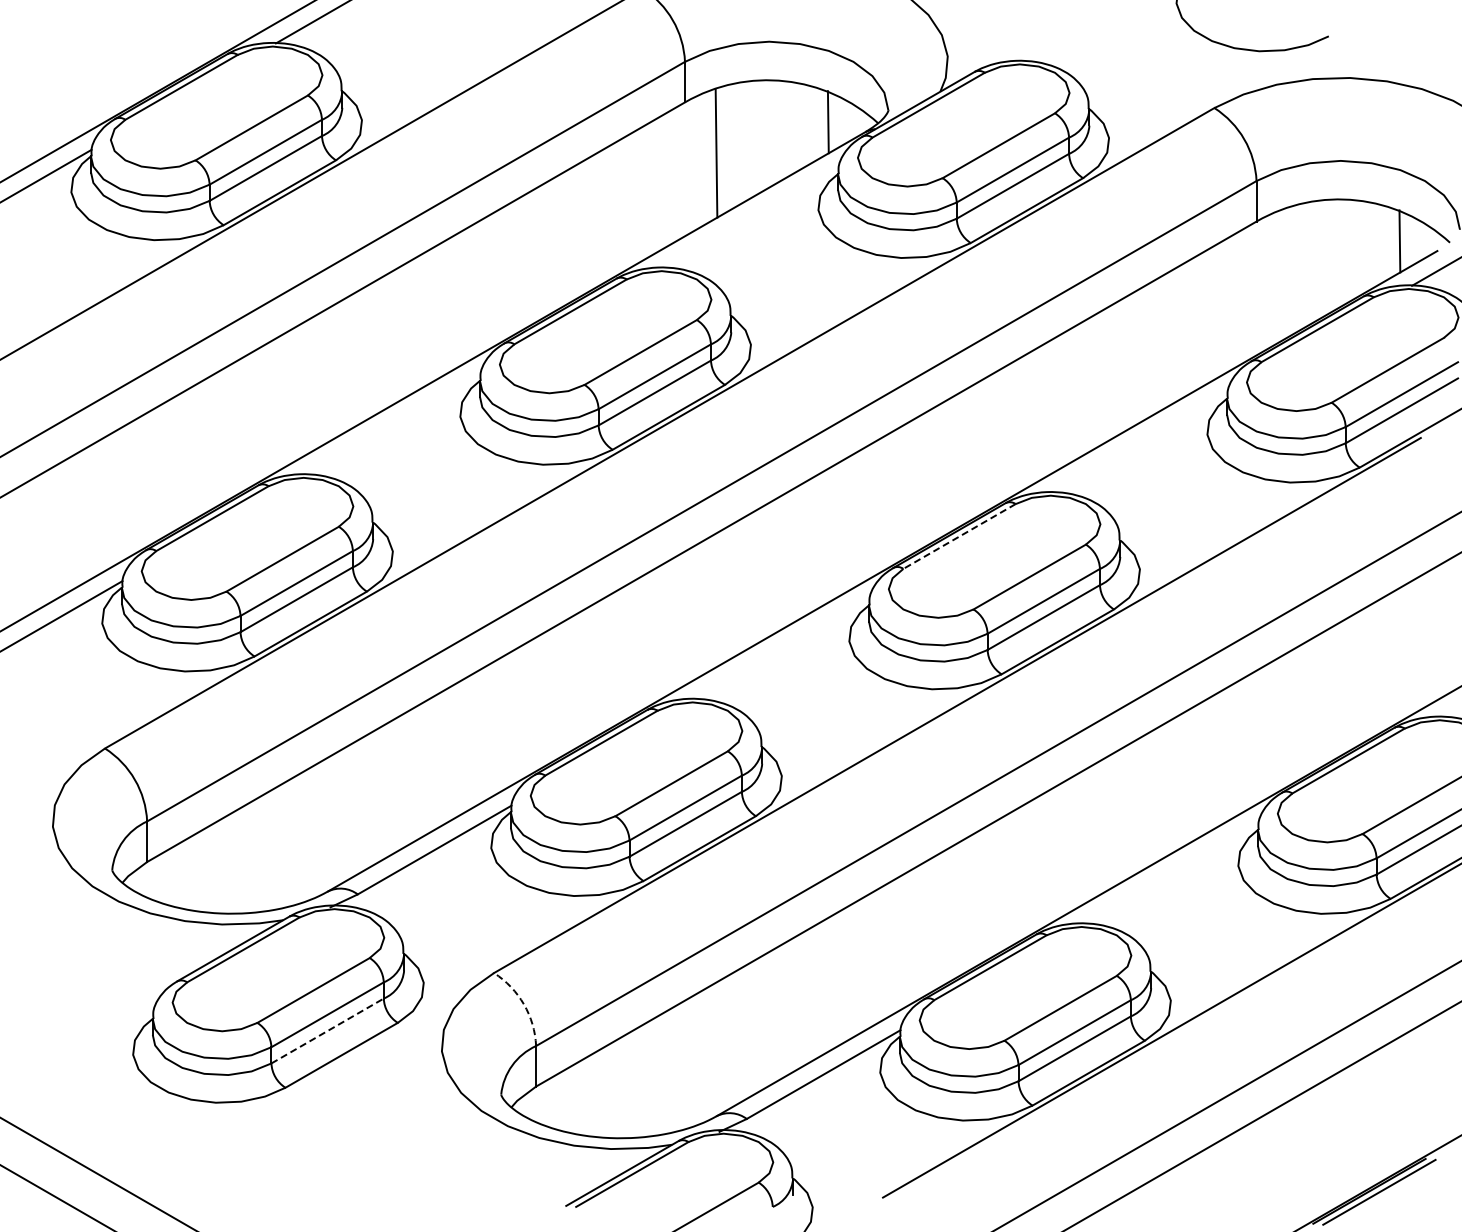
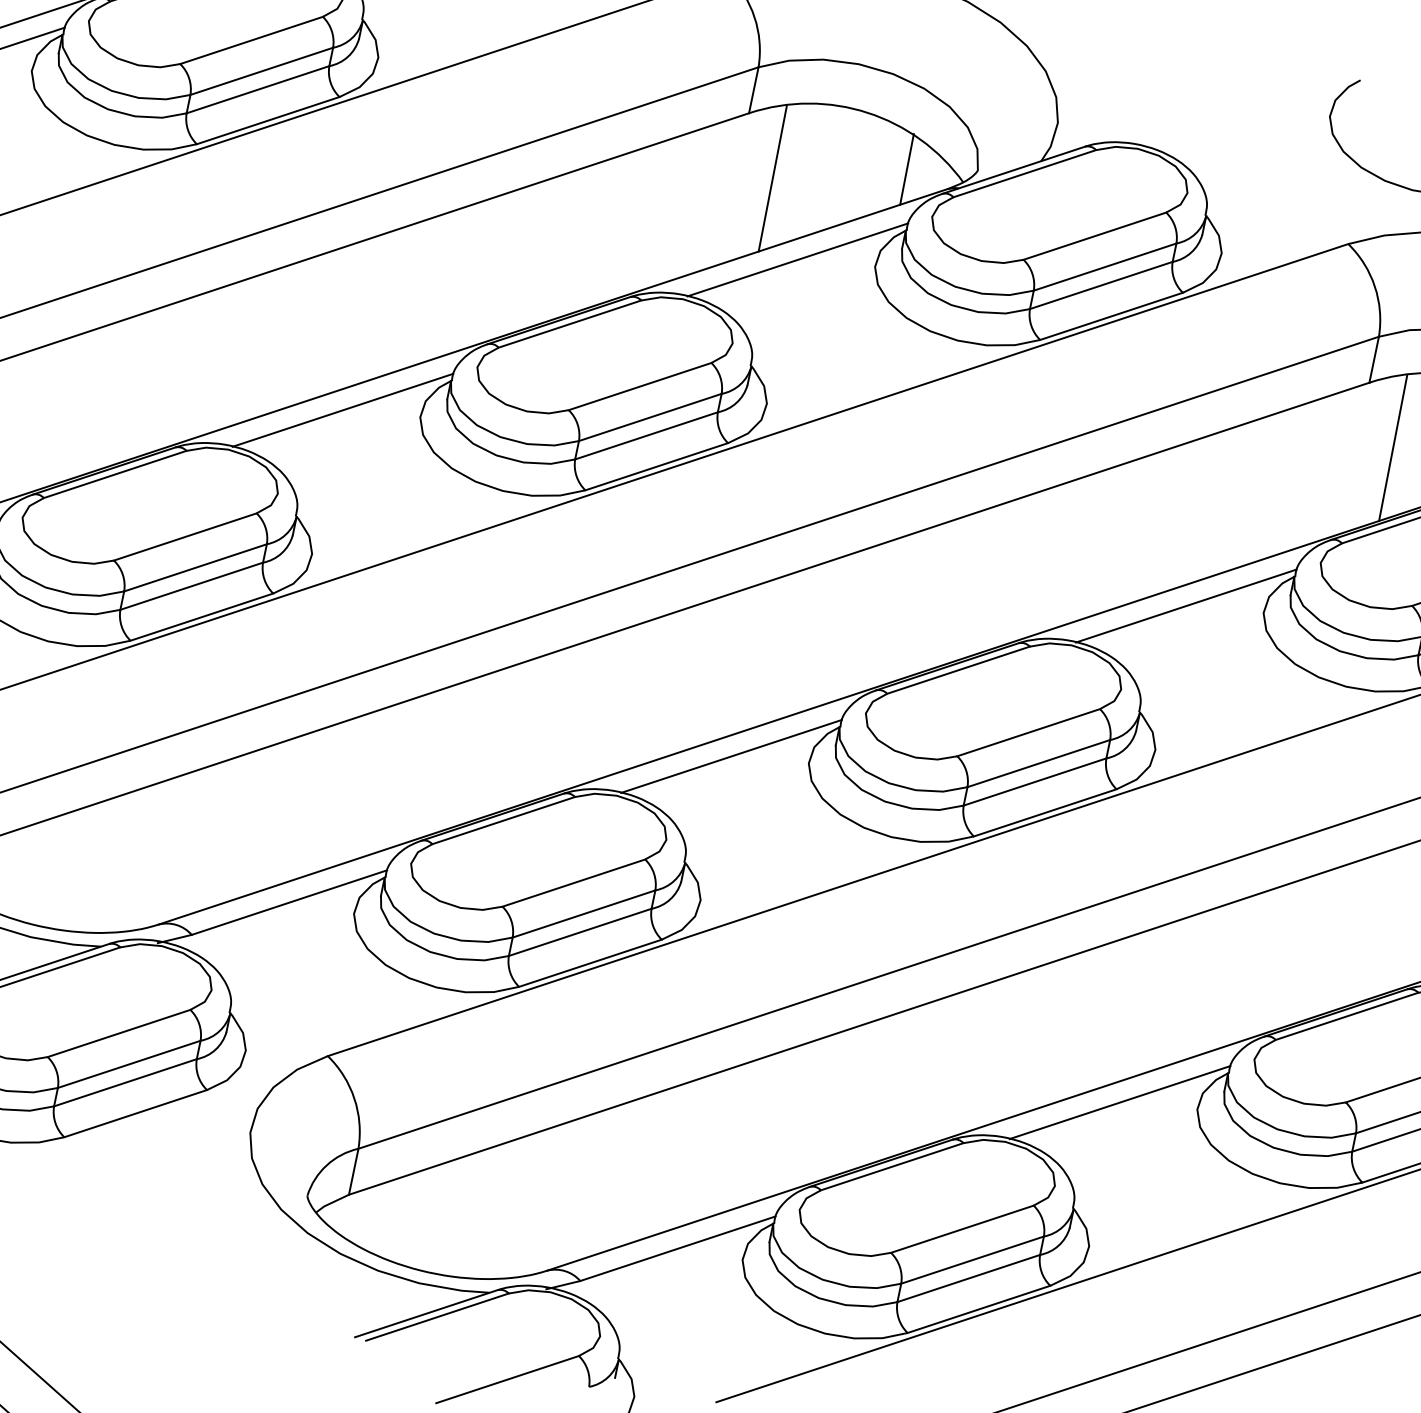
line: (751, 217) -> (797, 259), added
line: (1287, 272) -> (1392, 447), added
line: (393, 424) -> (342, 410), added
line: (1140, 442) -> (1185, 606), added
line: (959, 536) -> (958, 670), dashed -> solid
line: (782, 648) -> (731, 755), added
line: (1171, 873) -> (1119, 1102), added
arc: (523, 1004) -> (353, 1098), dashed -> solid
line: (327, 1031) -> (125, 1083), dashed -> solid

